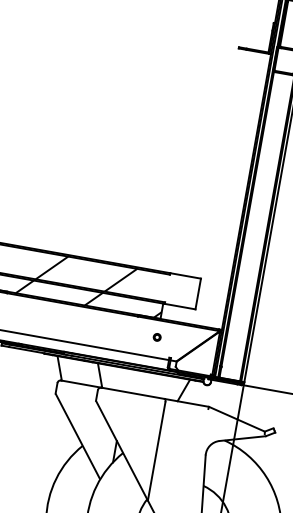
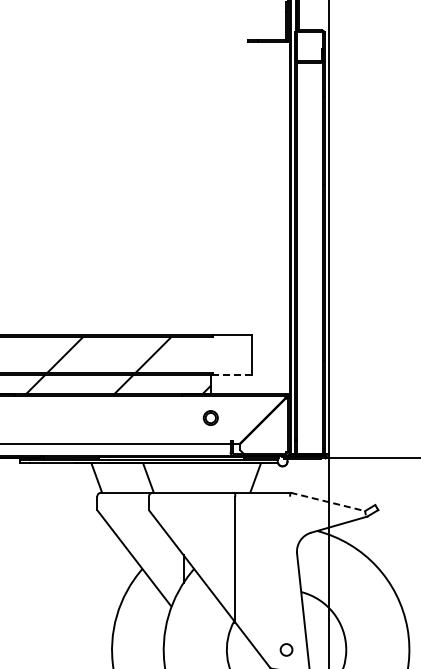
line: (180, 306) -> (232, 374), solid -> dashed
part: (156, 336) -> (210, 417), size x1.6
line: (237, 419) -> (328, 502), solid -> dashed

